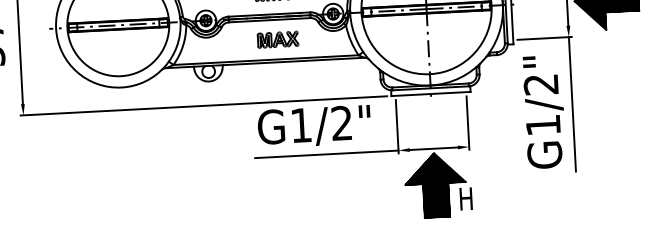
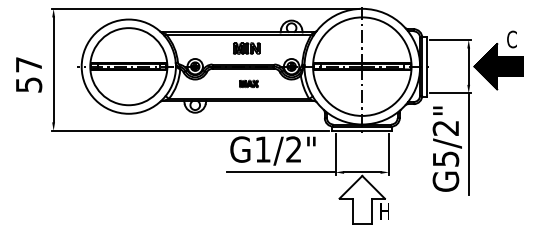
part: (277, 39) -> (248, 83), size x0.6
text: (544, 124) -> (446, 158), G1/2" -> G5/2"
hatch: (434, 184) -> (361, 199), removed

